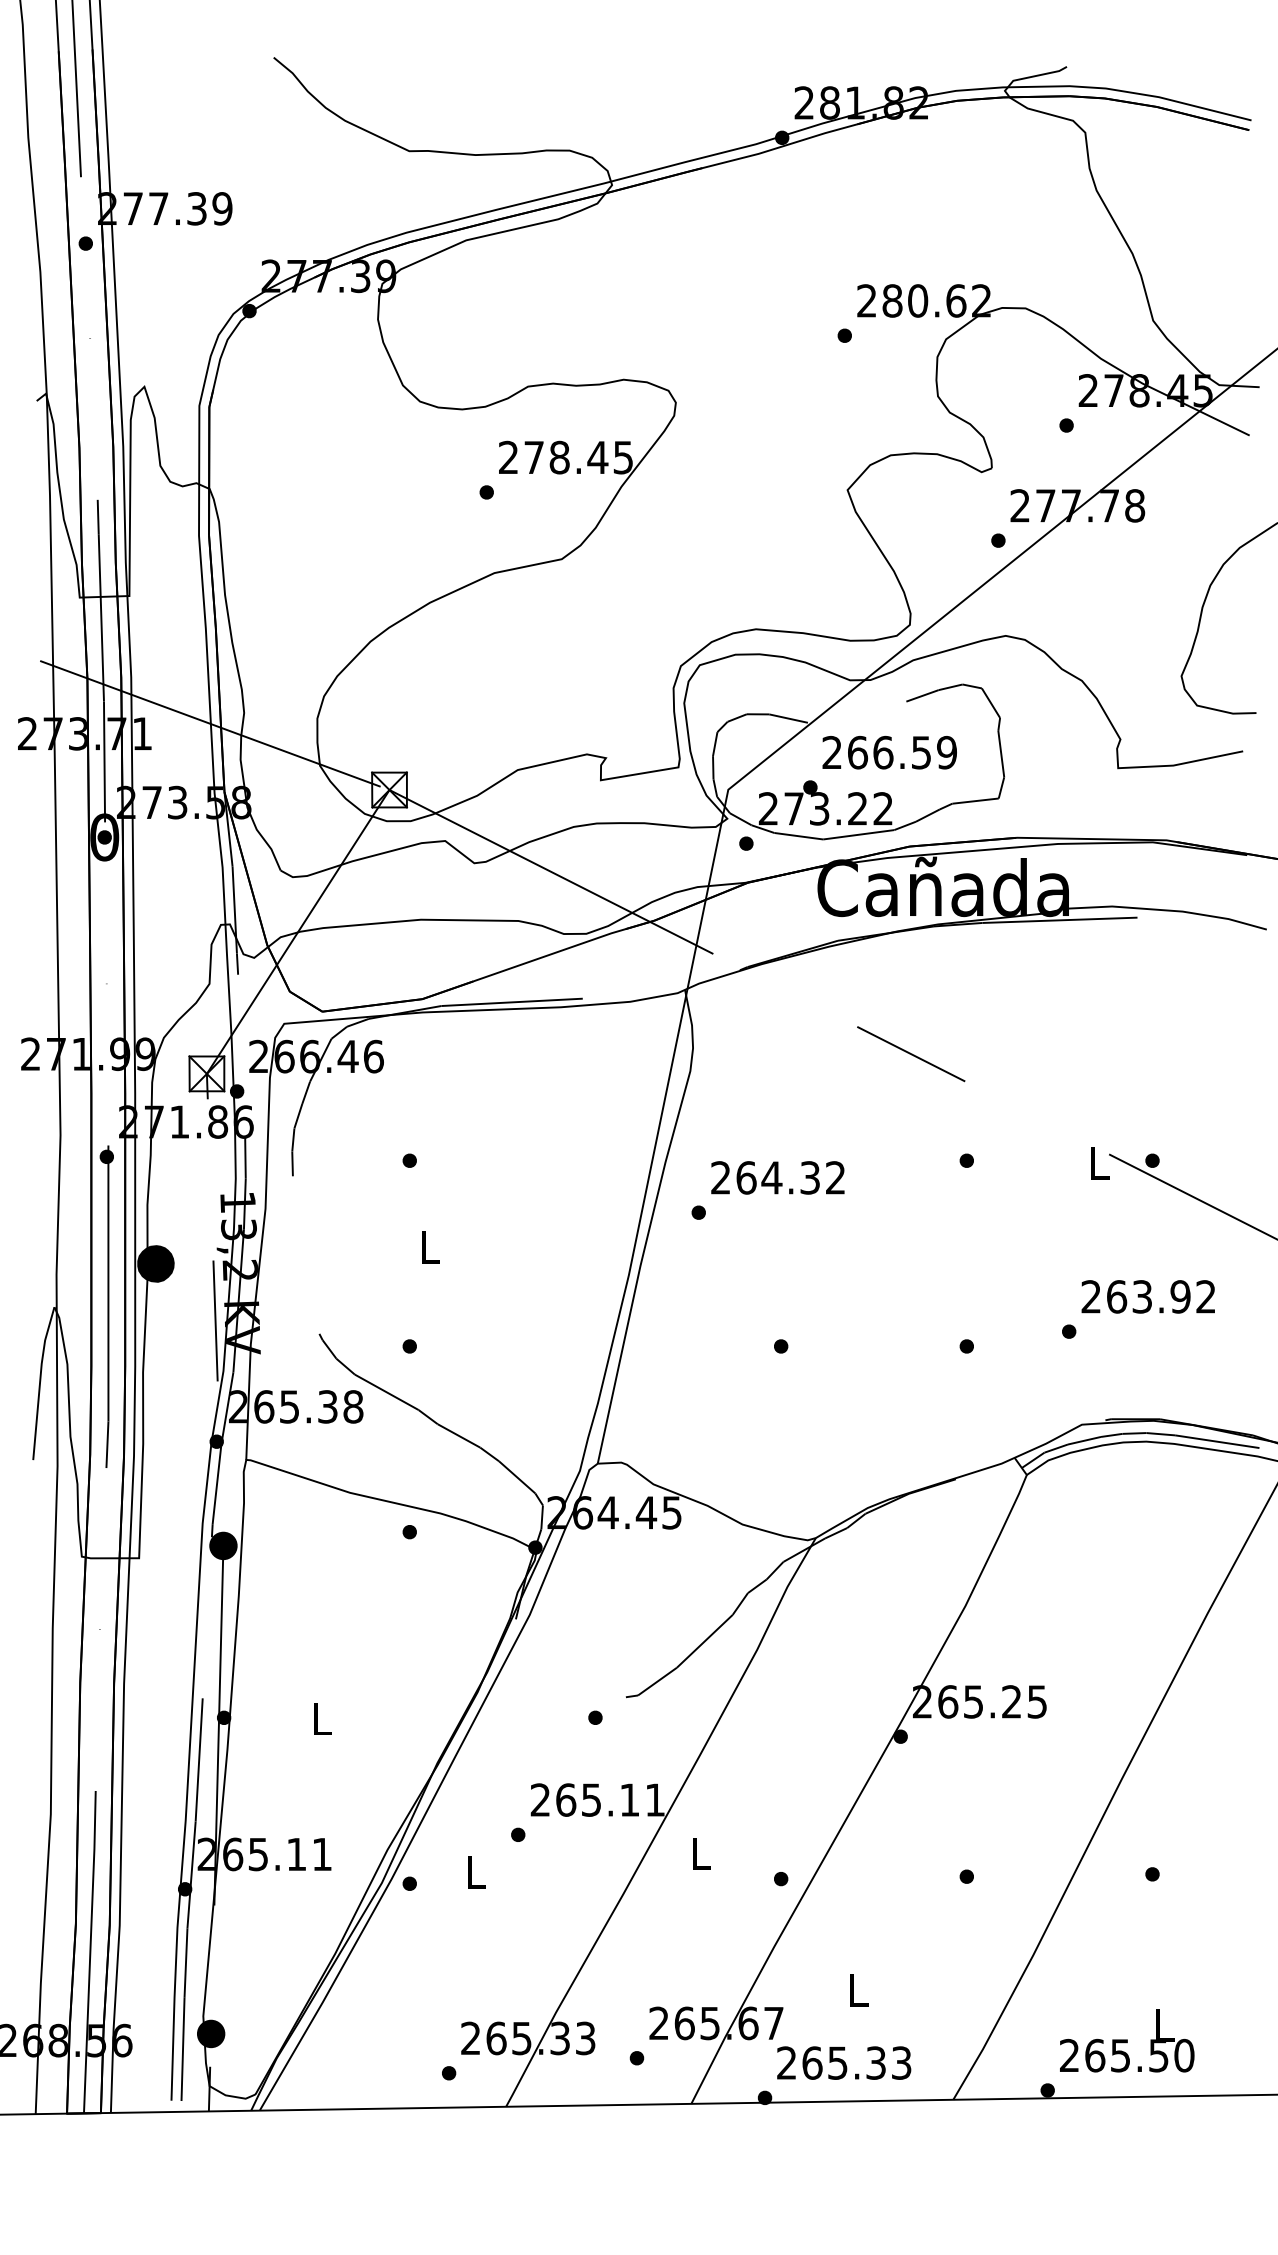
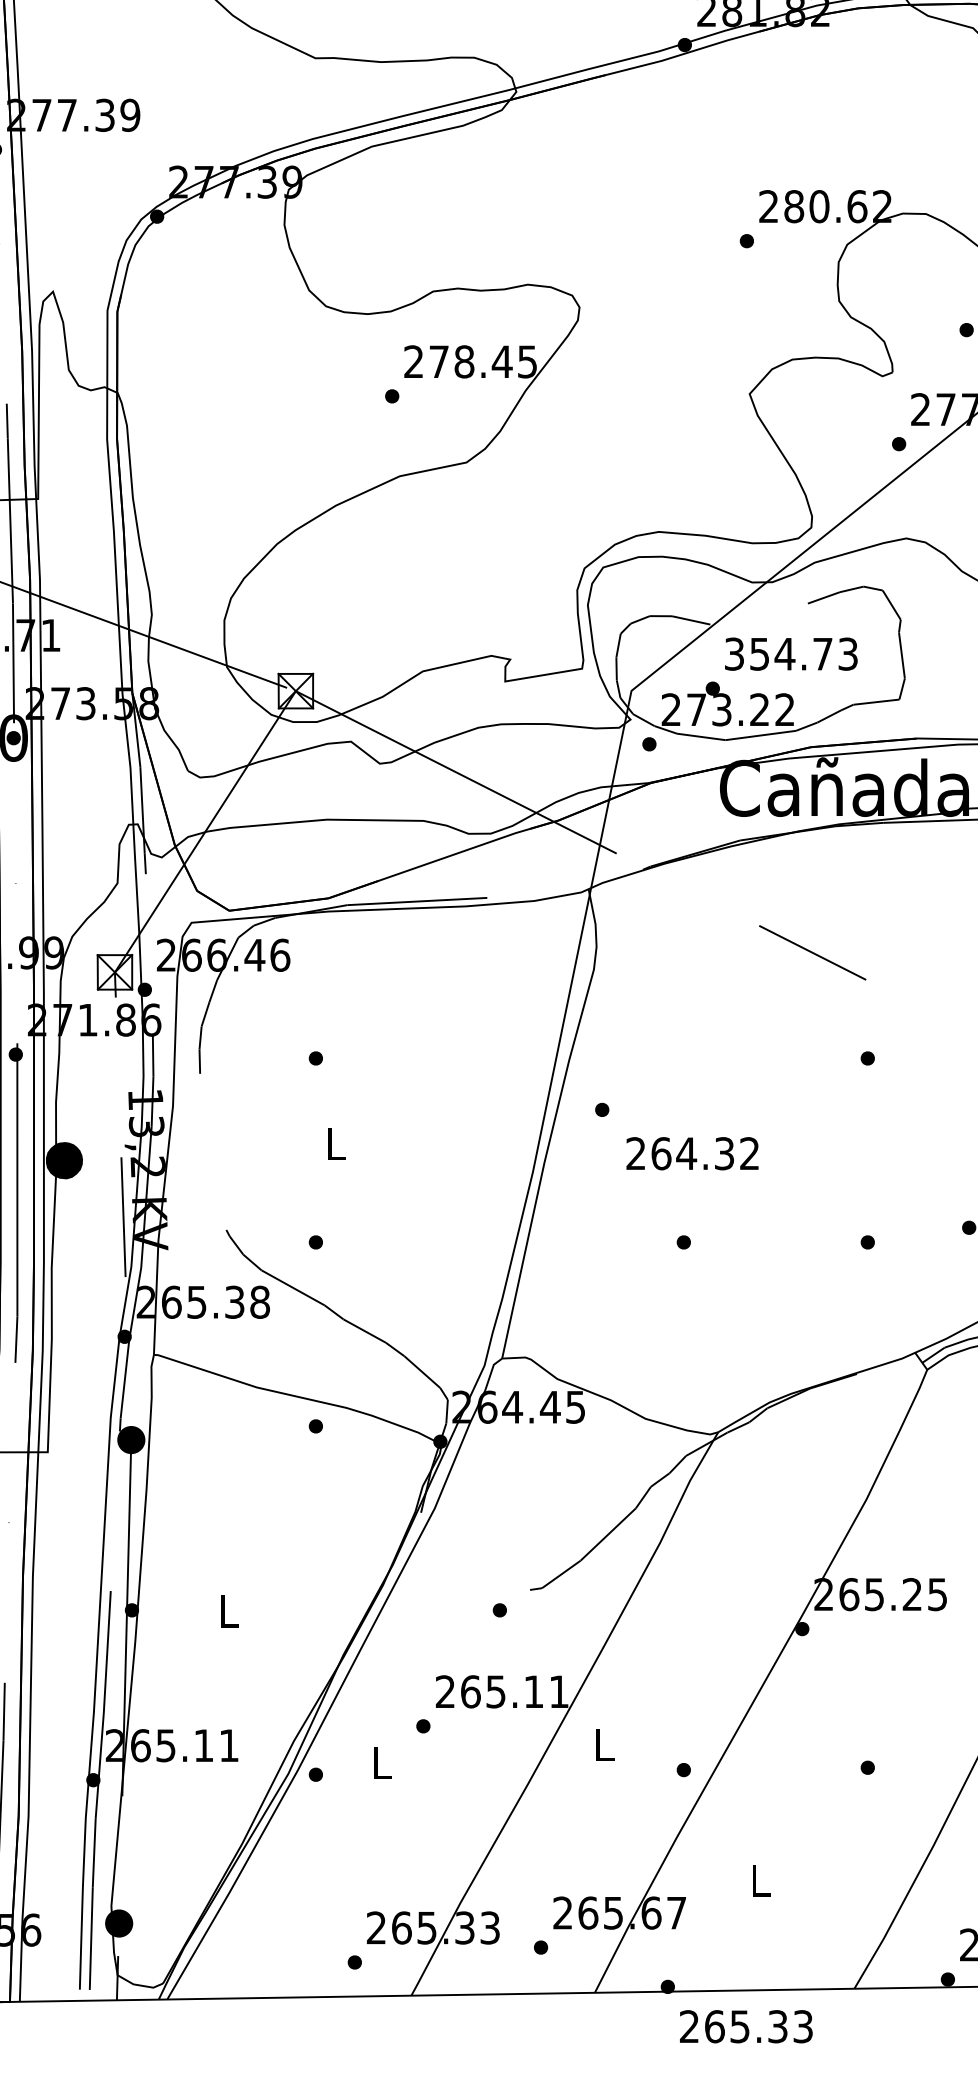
text: (889, 752) -> (791, 653), 266.59 -> 354.73
text: (777, 1177) -> (692, 1153), moved
text: (844, 2062) -> (746, 2026), moved

